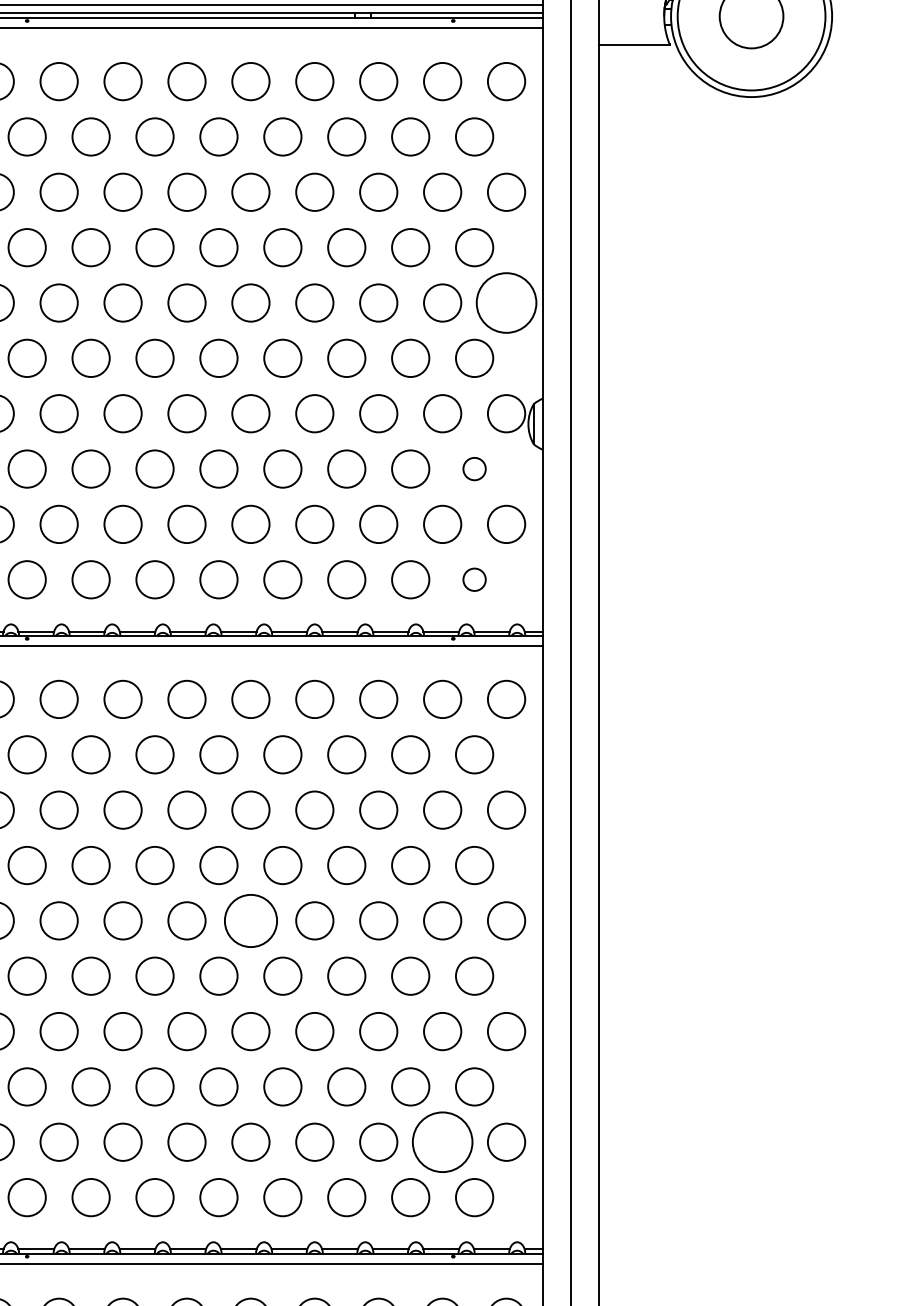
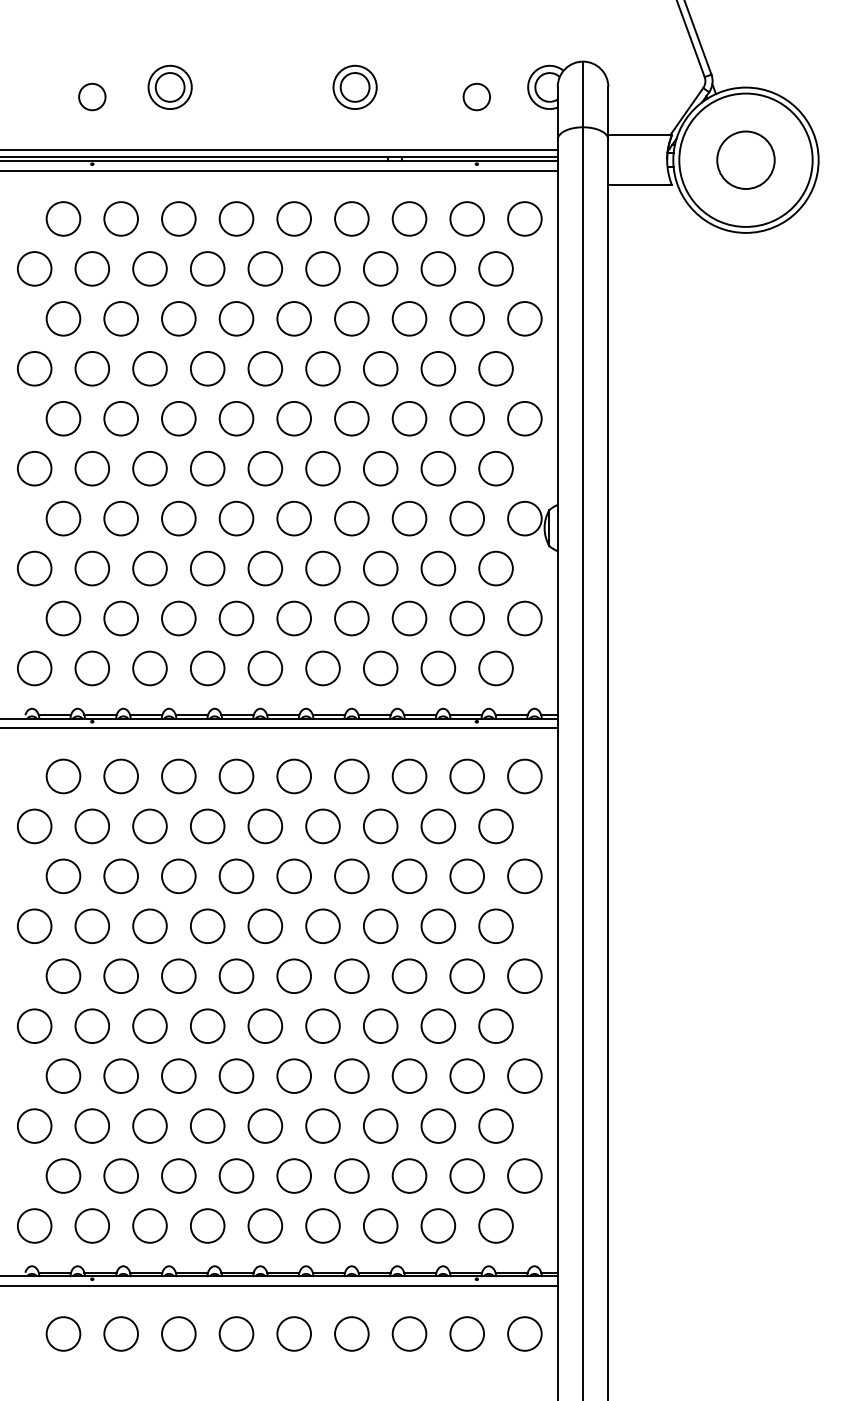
circle: (506, 302) -> (524, 418), size x0.62
circle: (473, 468) -> (495, 568), size x1.67
circle: (473, 579) -> (495, 668), size x1.67
circle: (250, 920) -> (293, 975), size x0.71
circle: (442, 1141) -> (467, 1175), size x0.62

